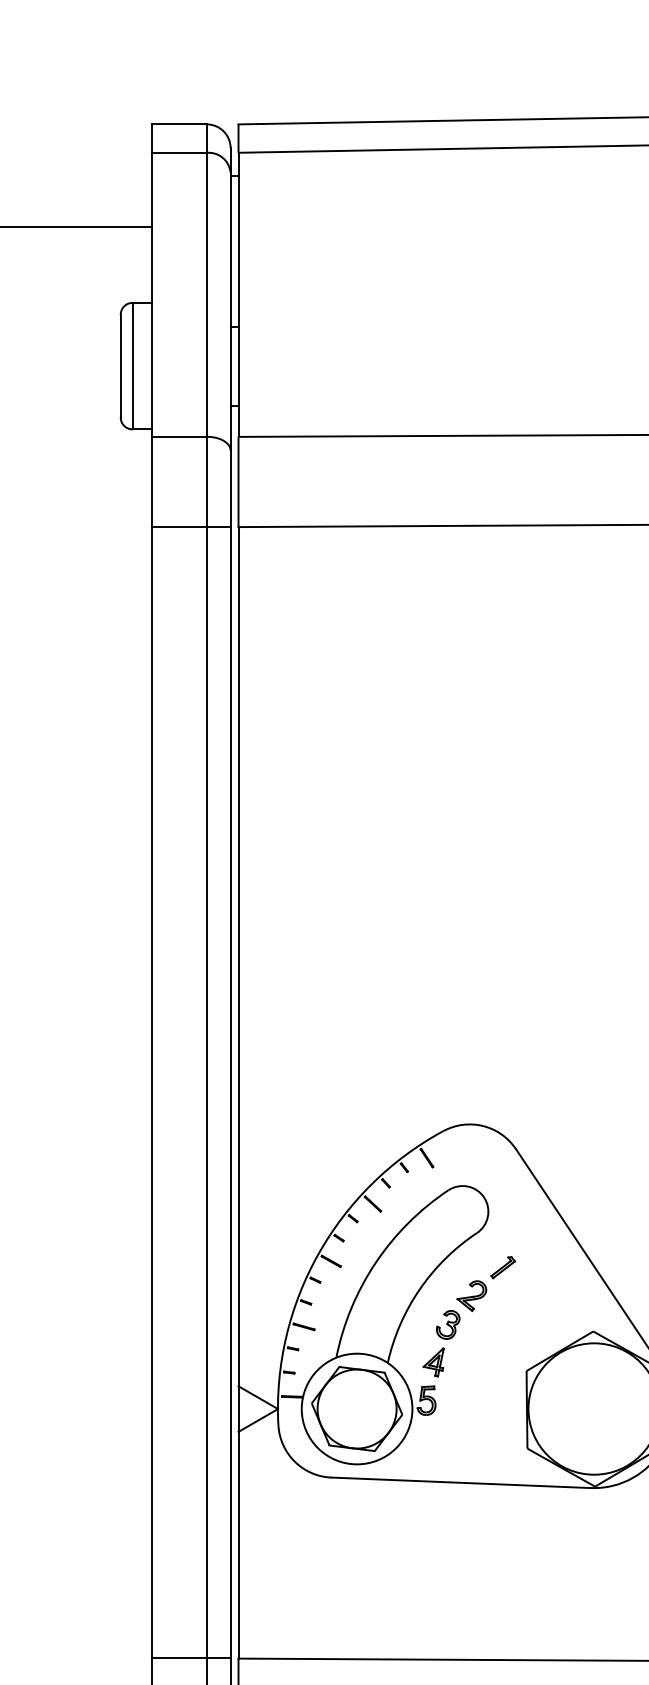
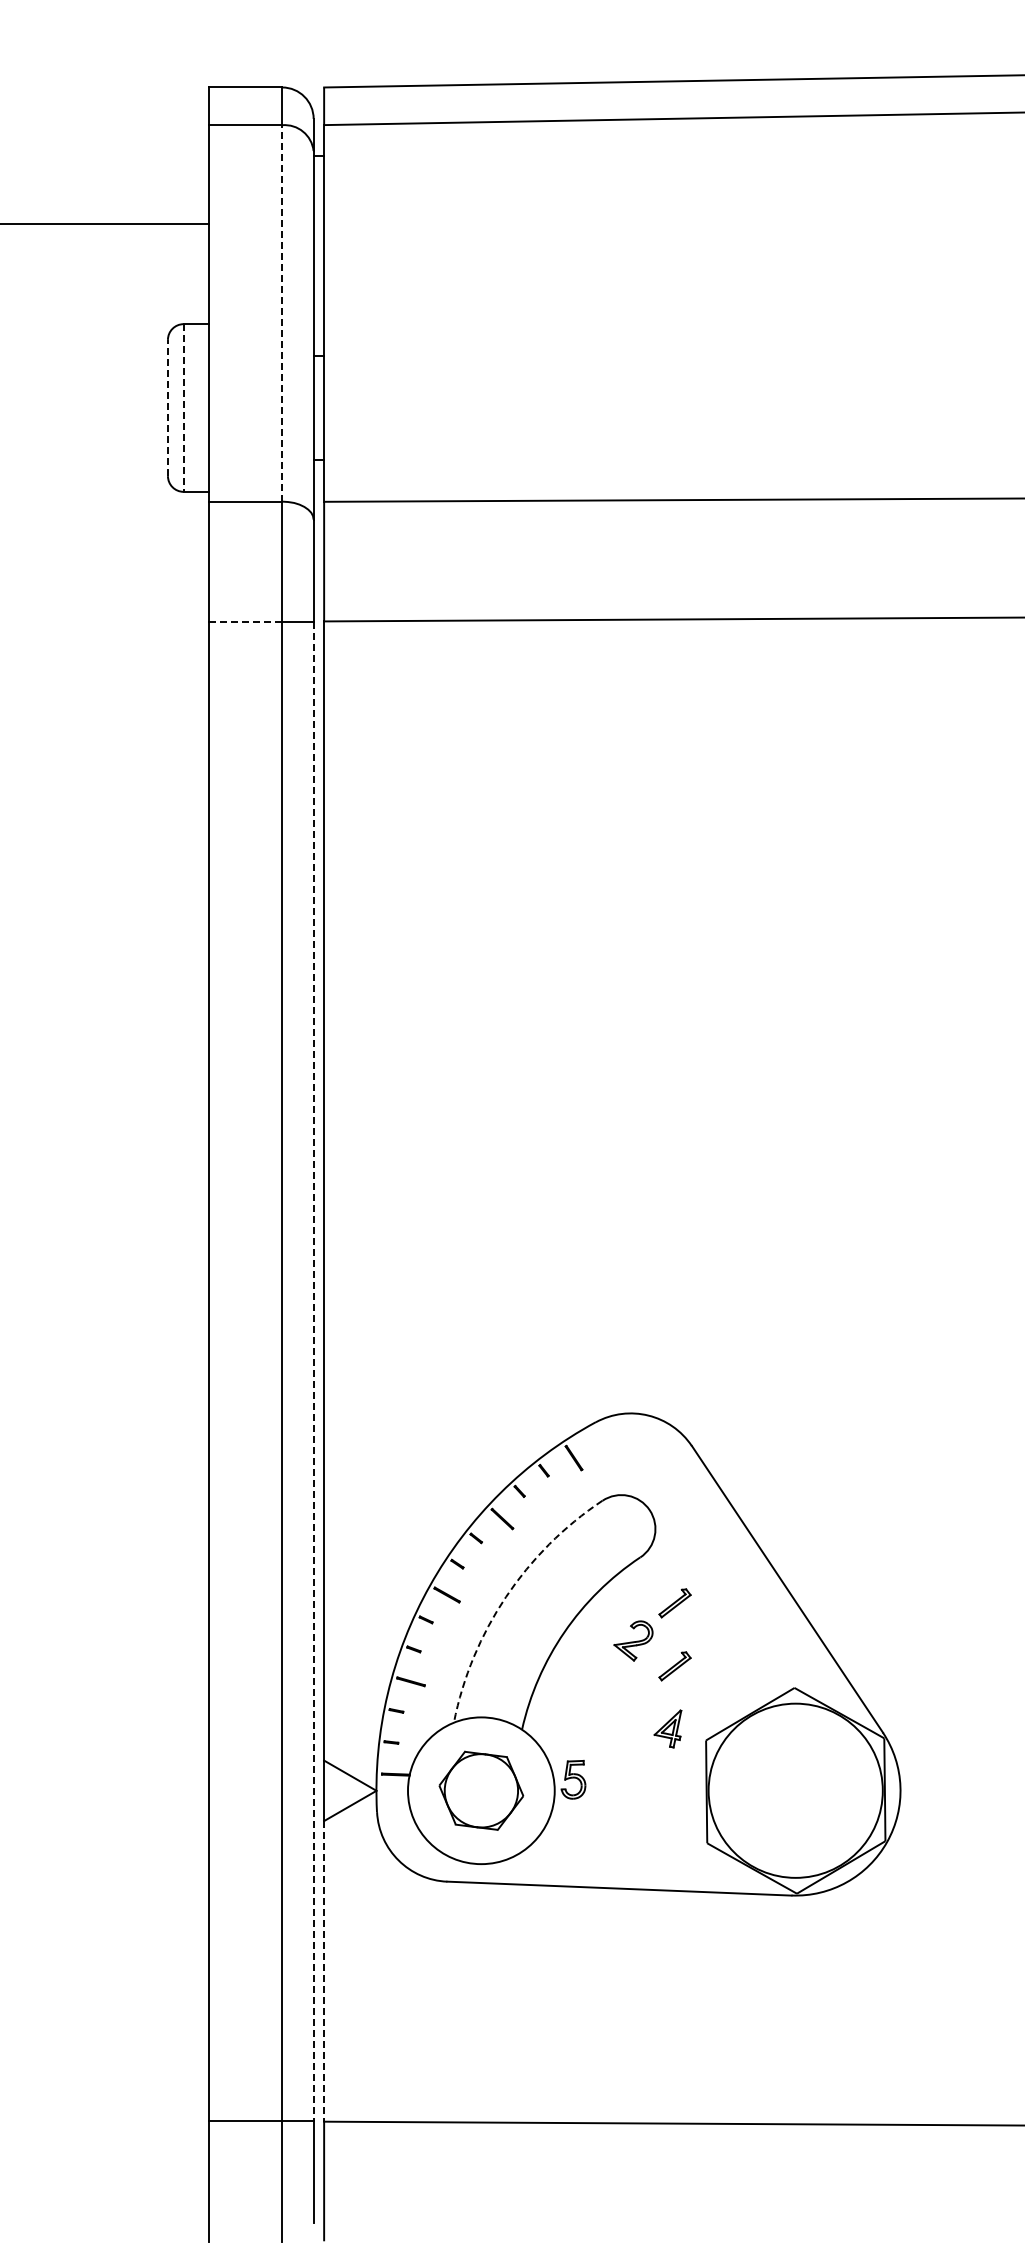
line: (207, 294) -> (282, 312), solid -> dashed
line: (120, 365) -> (167, 407), solid -> dashed
line: (132, 366) -> (183, 408), solid -> dashed
line: (179, 527) -> (245, 621), solid -> dashed
line: (230, 1092) -> (313, 1371), solid -> dashed
arc: (376, 1262) -> (506, 1596), solid -> dashed
part: (502, 1315) -> (674, 1666), added
part: (448, 1324) -> (602, 1678), removed
part: (433, 1362) -> (667, 1728), moved
part: (357, 1408) -> (481, 1790), size x0.7
line: (238, 1545) -> (324, 1971), solid -> dashed

